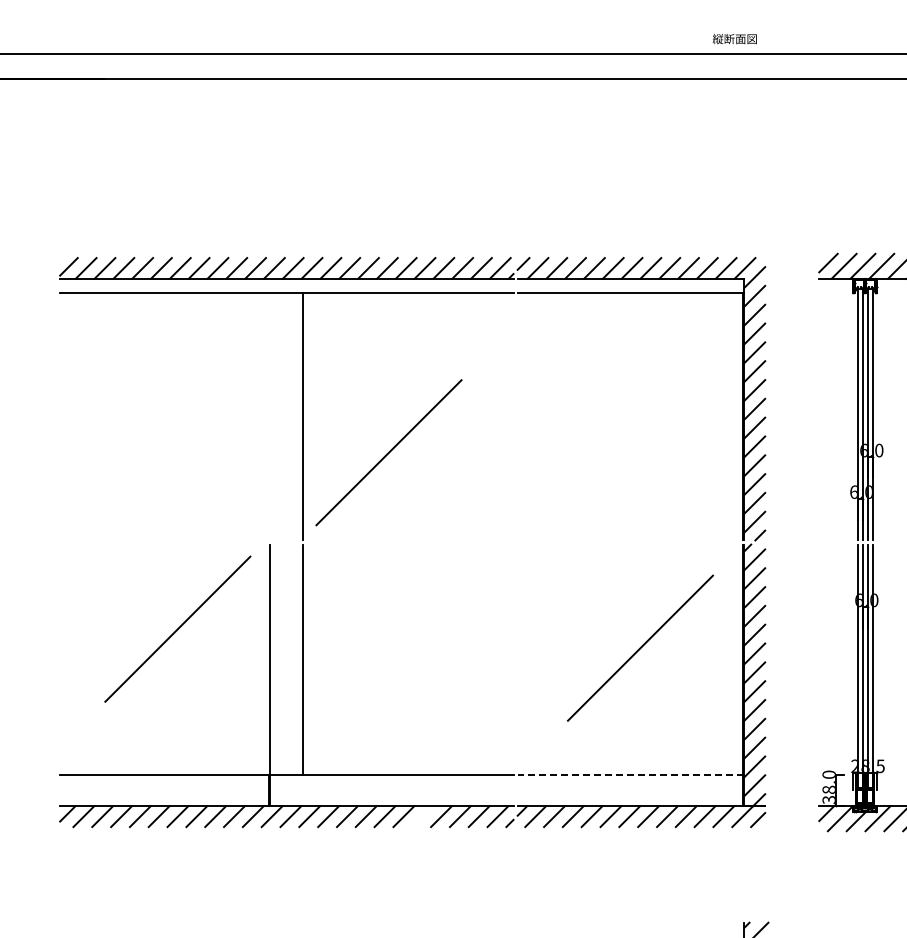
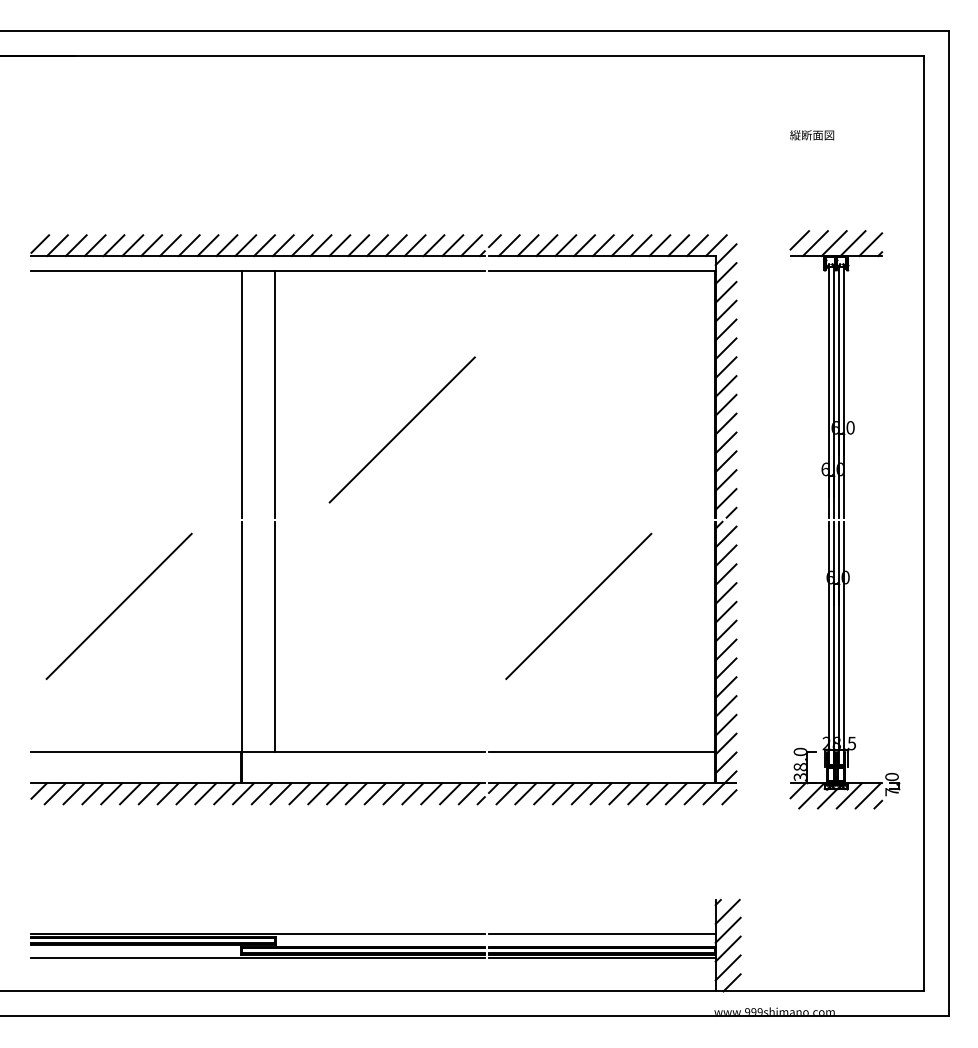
text: (735, 39) -> (812, 135), moved
line: (270, 416) -> (241, 393), added
line: (388, 452) -> (401, 429), moved
line: (177, 629) -> (118, 606), moved
line: (640, 647) -> (578, 605), moved
line: (630, 774) -> (601, 751), dashed -> solid
line: (422, 816) -> (393, 793), added

